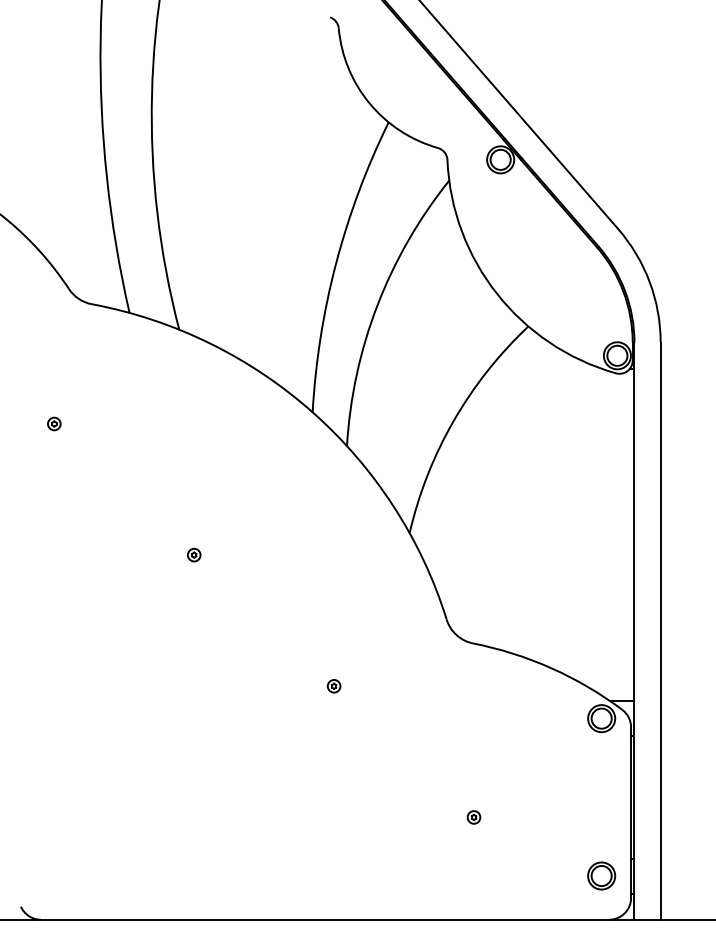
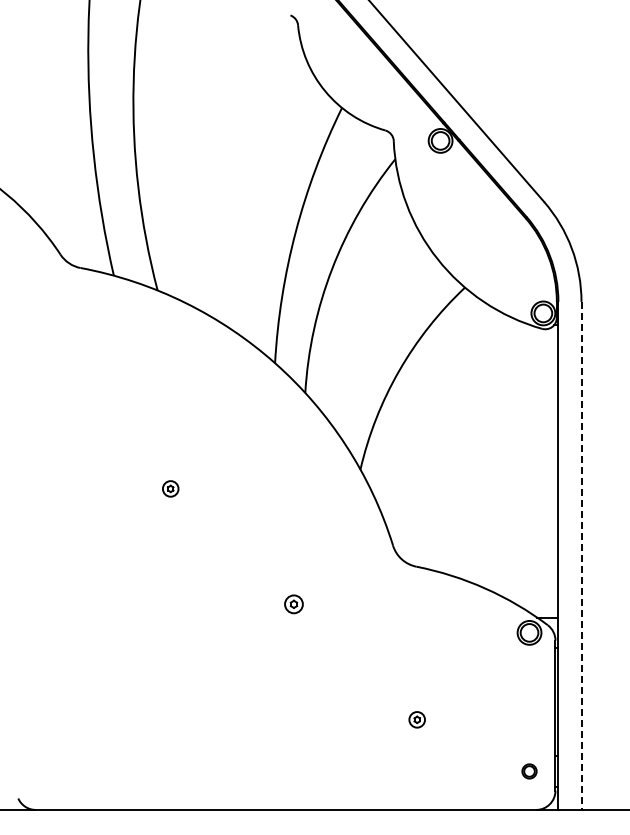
part: (54, 424) -> (47, 373), removed
part: (193, 554) -> (170, 488), size x1.4
line: (660, 631) -> (581, 556), solid -> dashed
part: (333, 686) -> (293, 604), size x1.6
part: (473, 817) -> (416, 719), size x1.4
part: (601, 876) -> (529, 771), size x0.6

